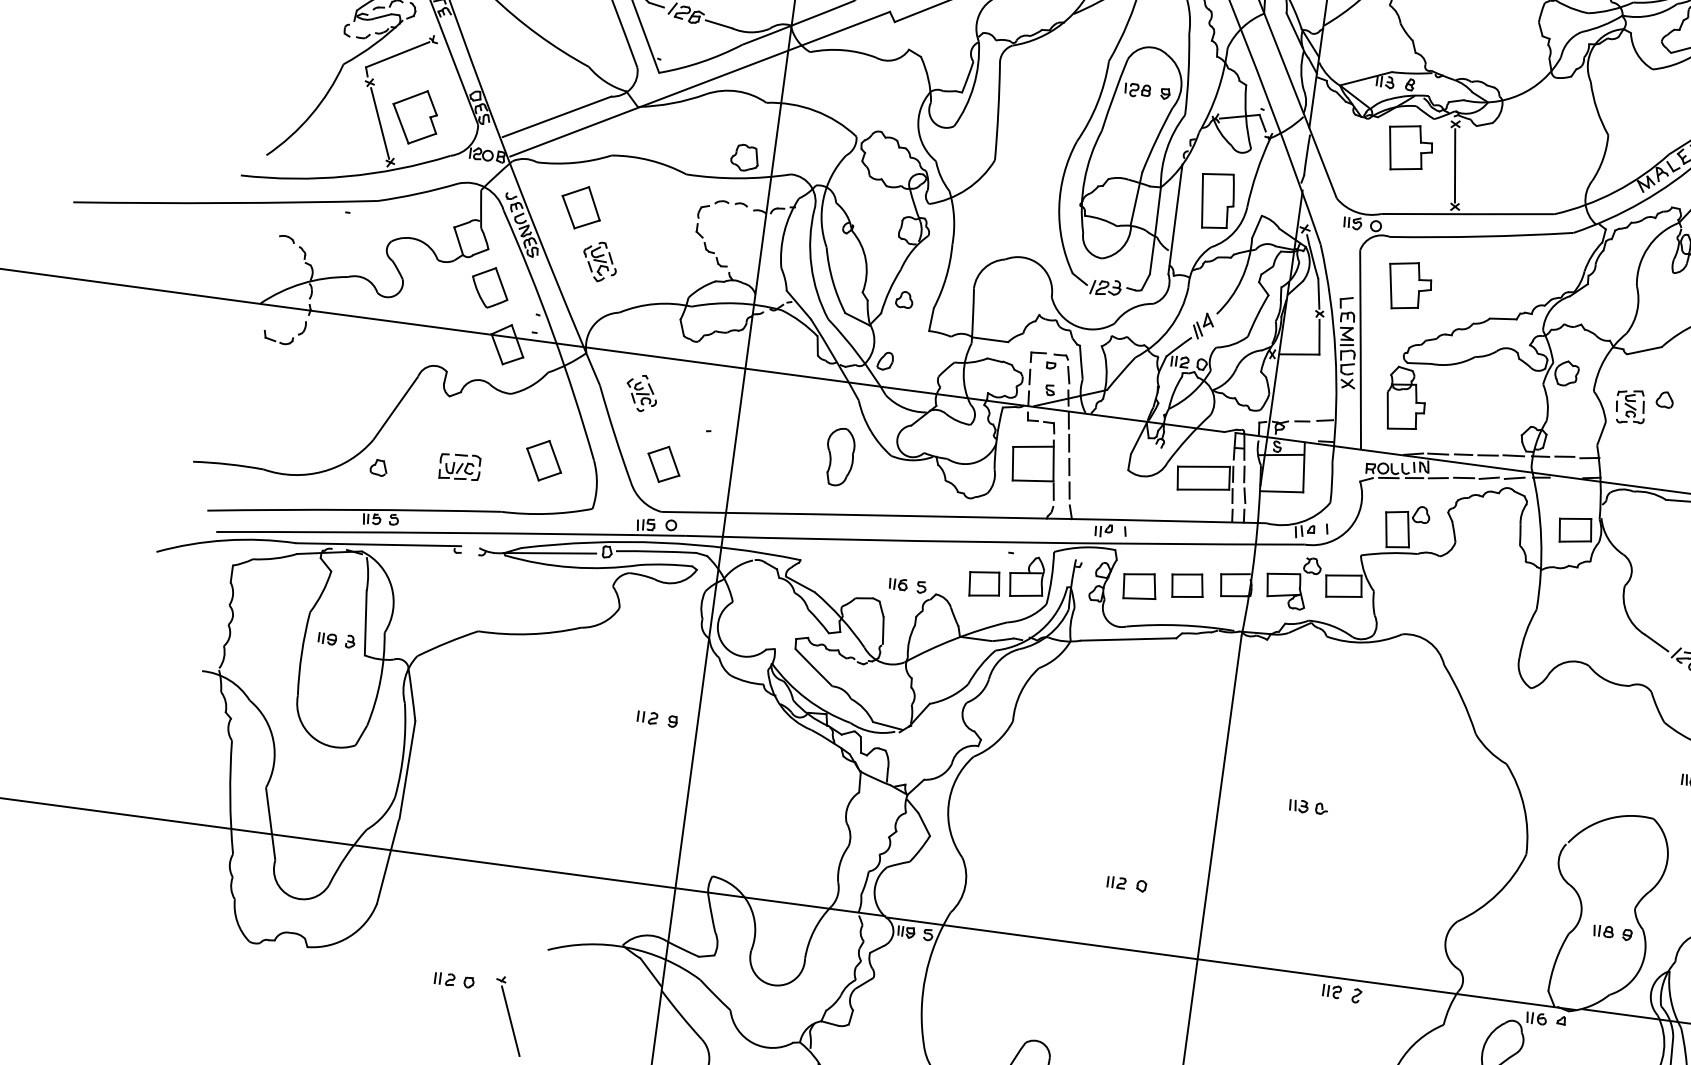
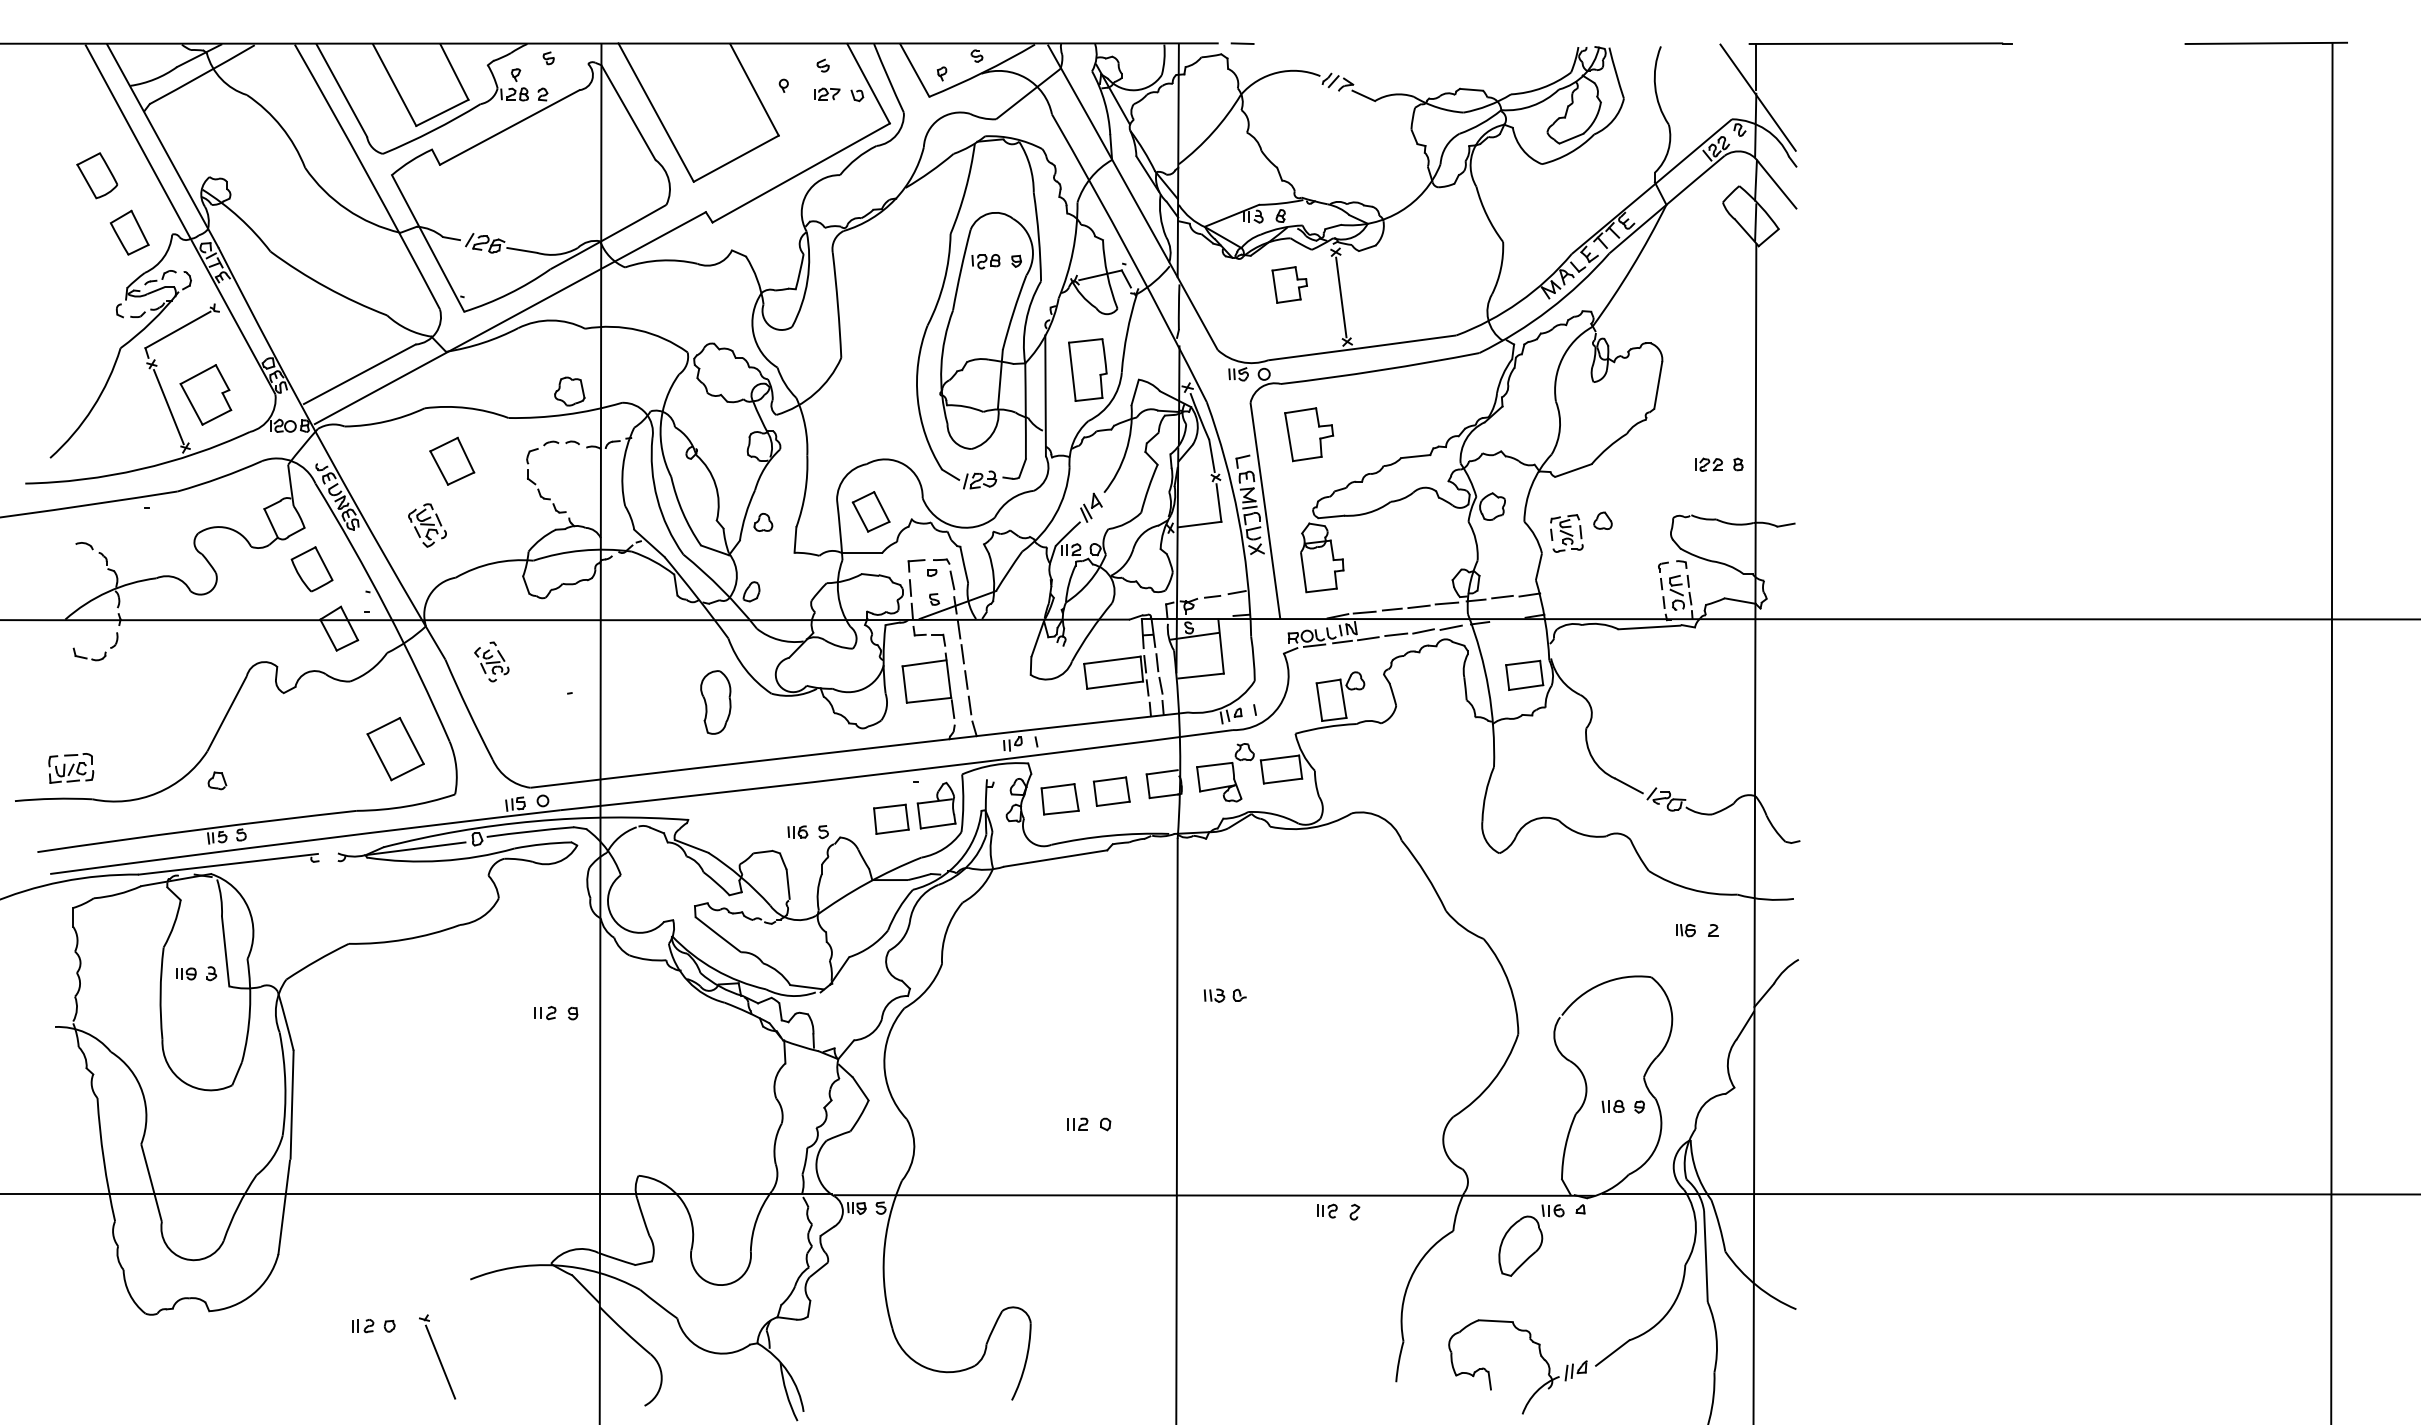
part: (1409, 147) -> (1289, 284), size x0.7
part: (581, 206) -> (452, 460), moved
part: (543, 460) -> (395, 749), size x1.4
part: (663, 463) -> (870, 511), moved
part: (460, 467) -> (71, 768), moved
part: (1307, 807) -> (1224, 995), moved

